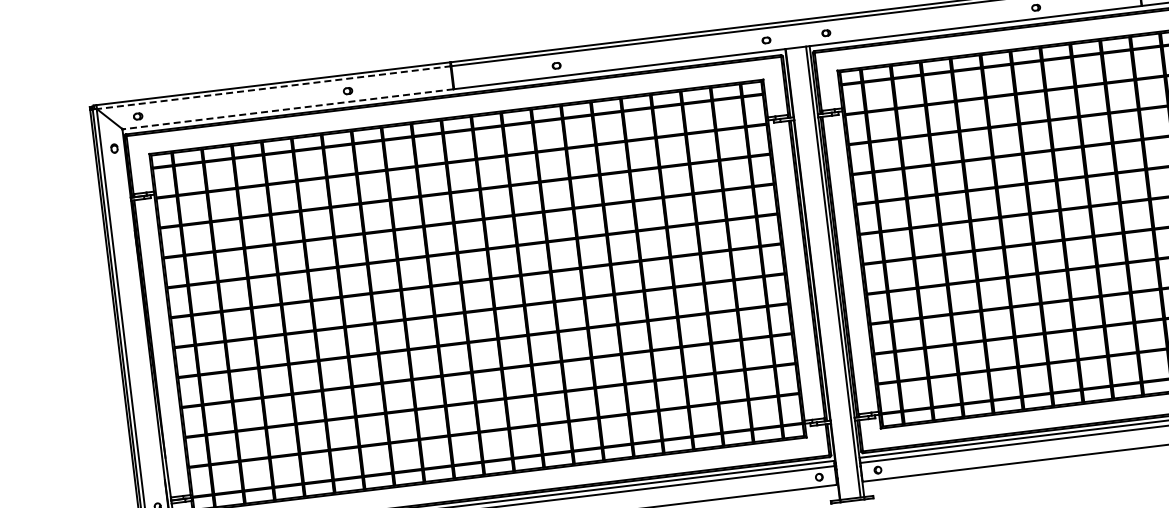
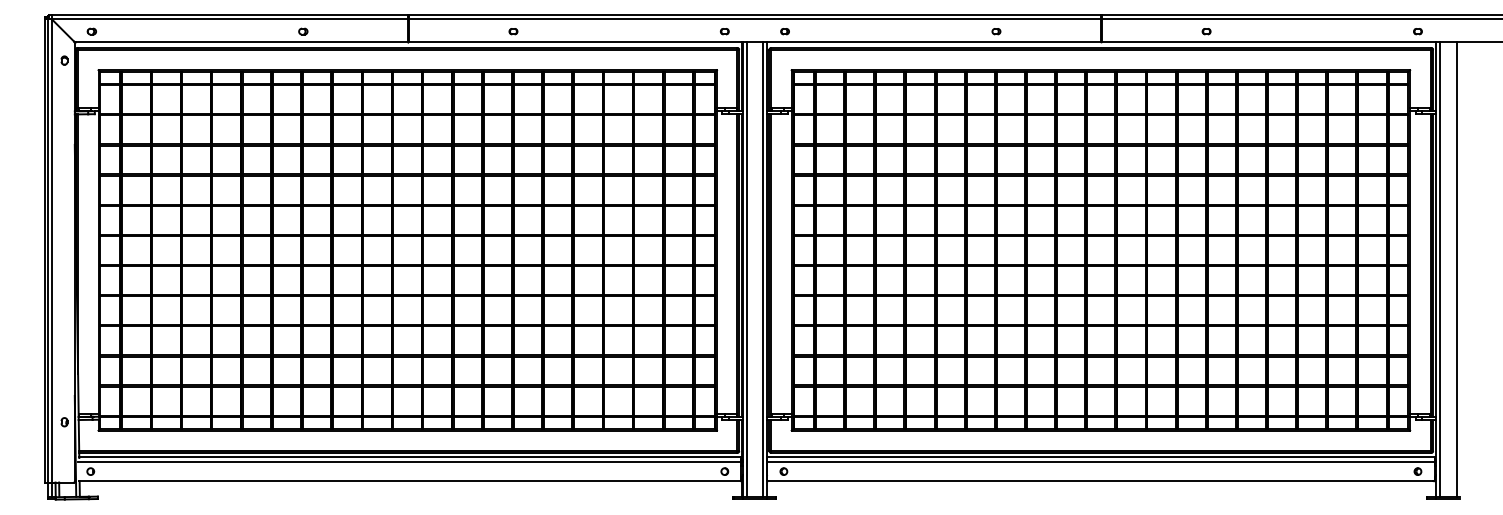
line: (274, 87) -> (230, 19), dashed -> solid
line: (287, 109) -> (241, 42), dashed -> solid
line: (816, 274) -> (746, 269), added

